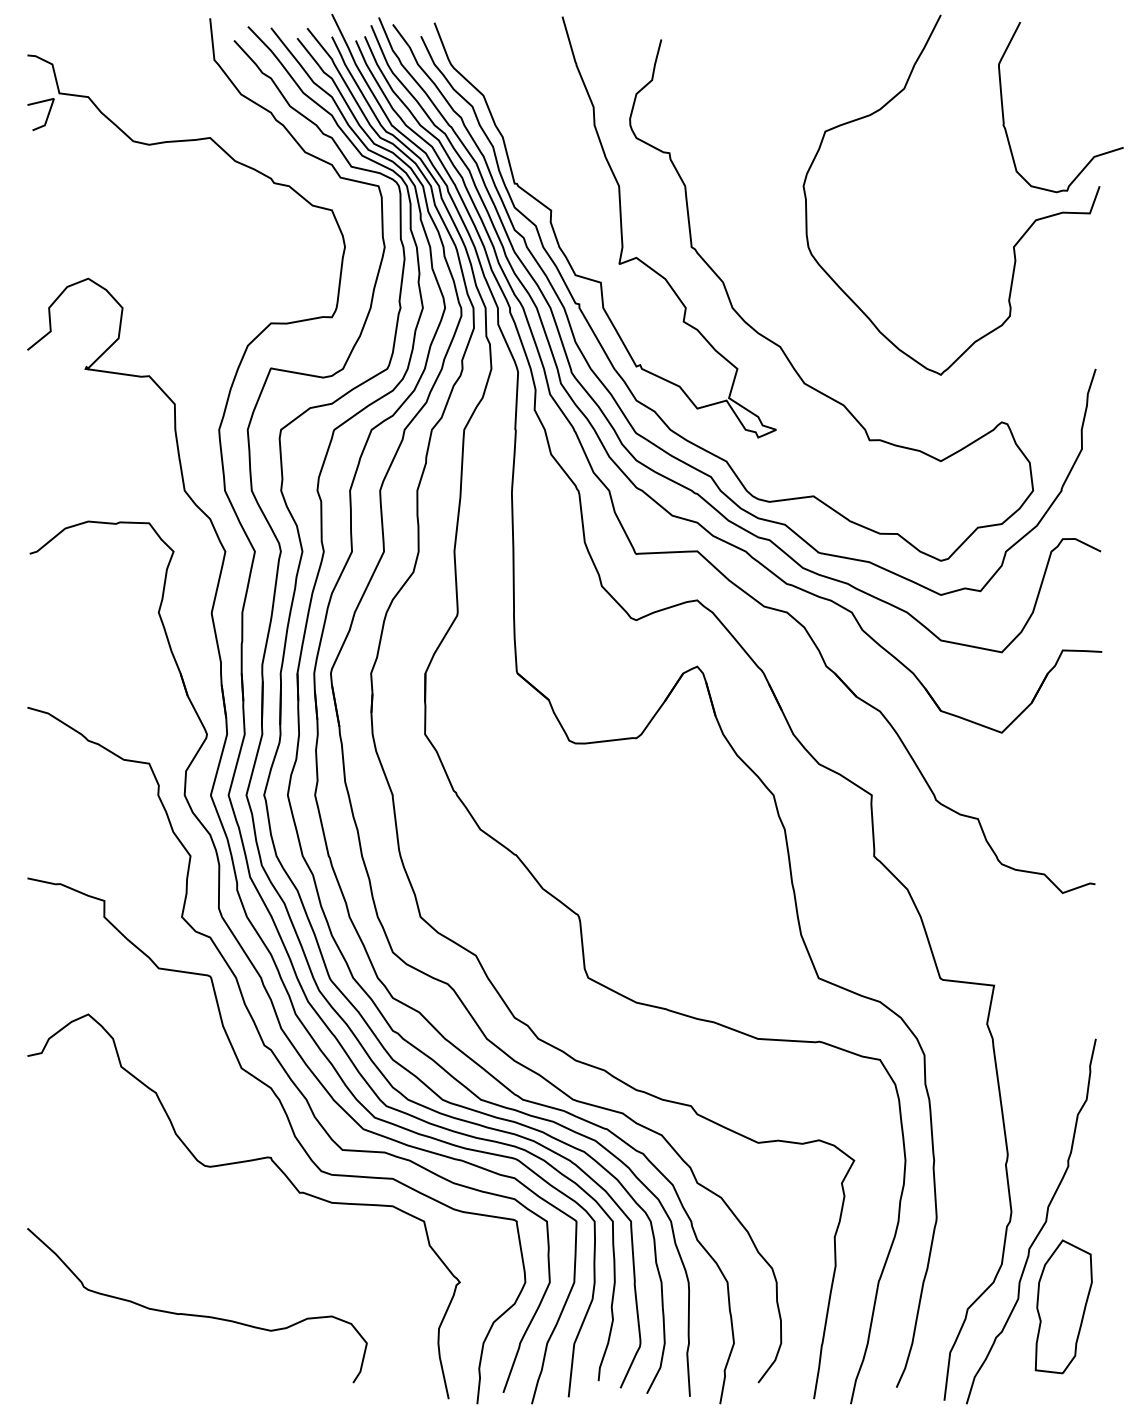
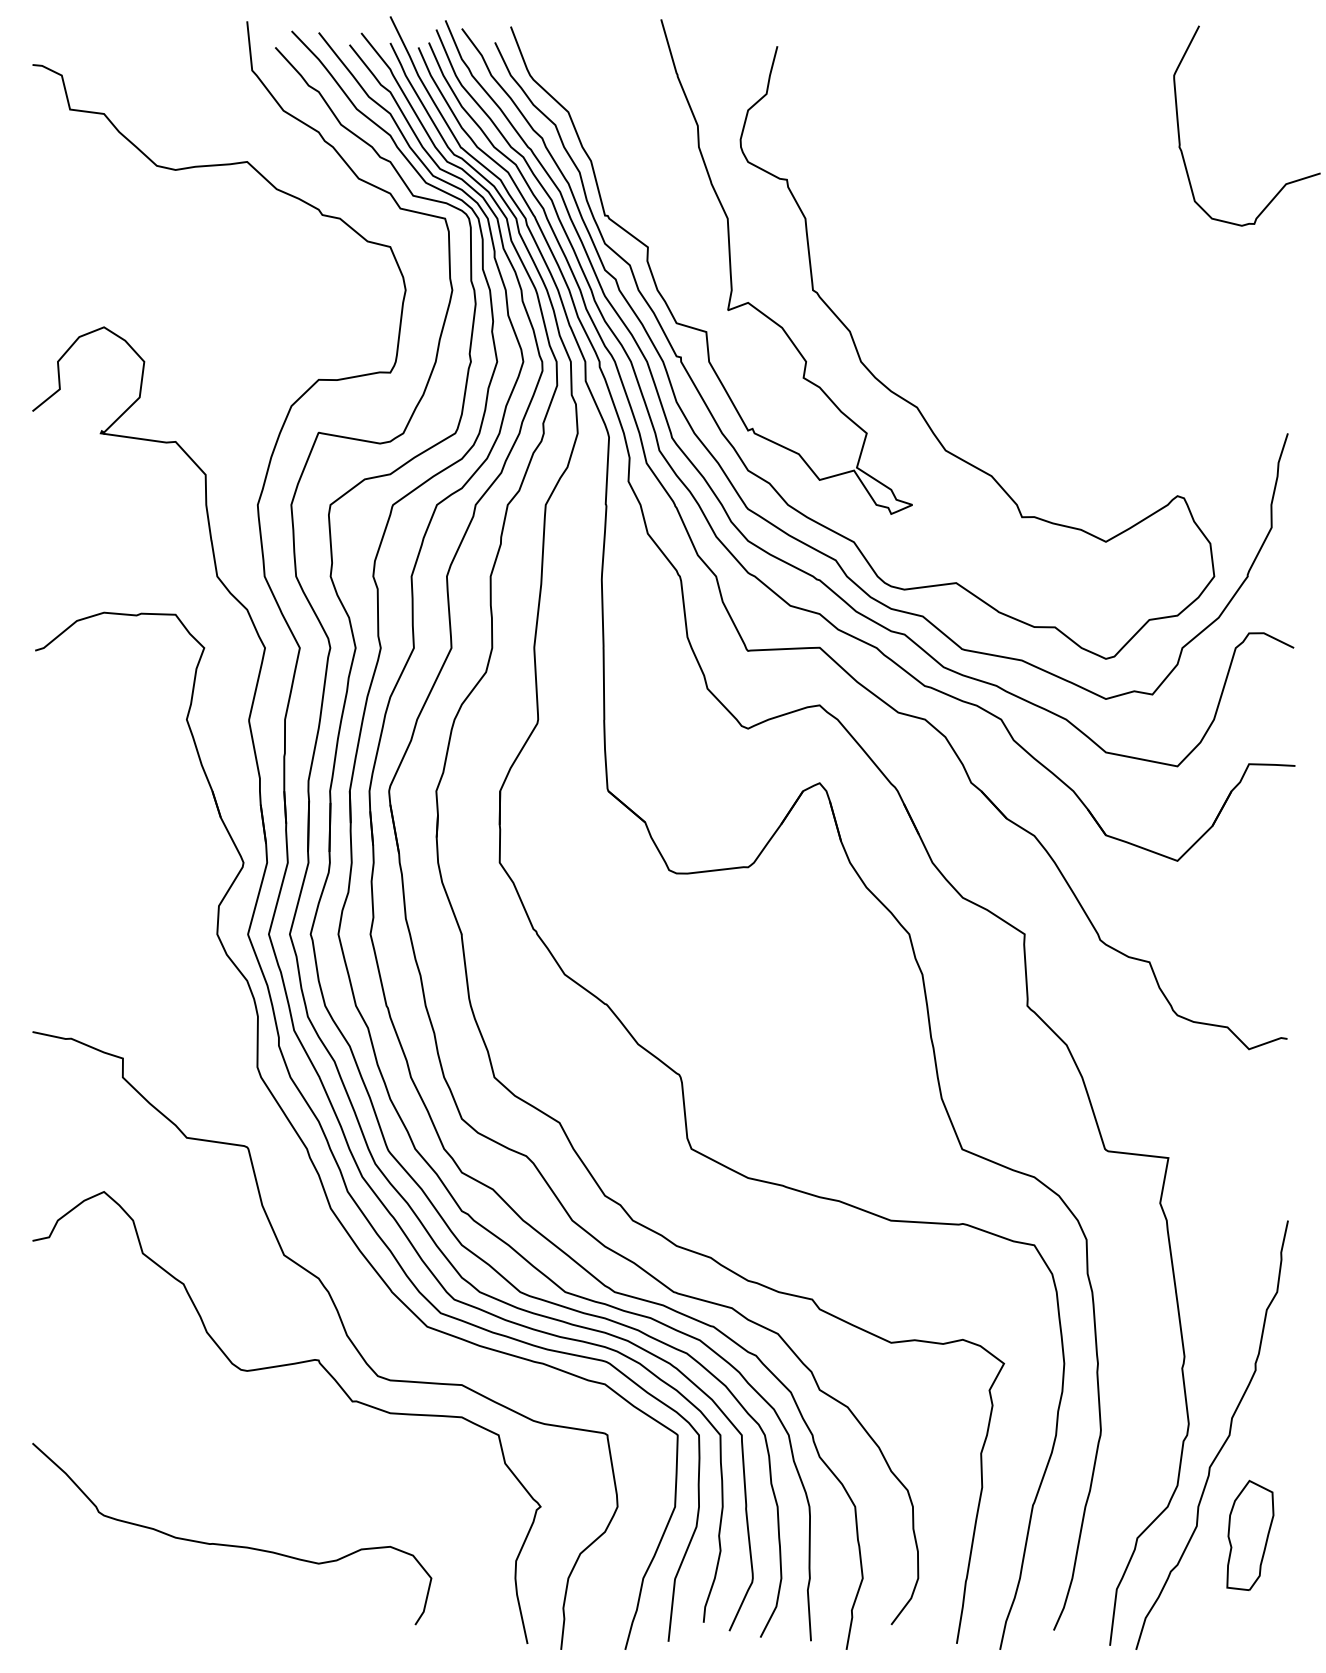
line: (47, 116) -> (55, 136), removed
curve: (1013, 245) -> (1191, 288), removed
curve: (276, 1056) -> (325, 1241), removed
part: (1063, 1306) -> (1250, 1535), size x0.7

